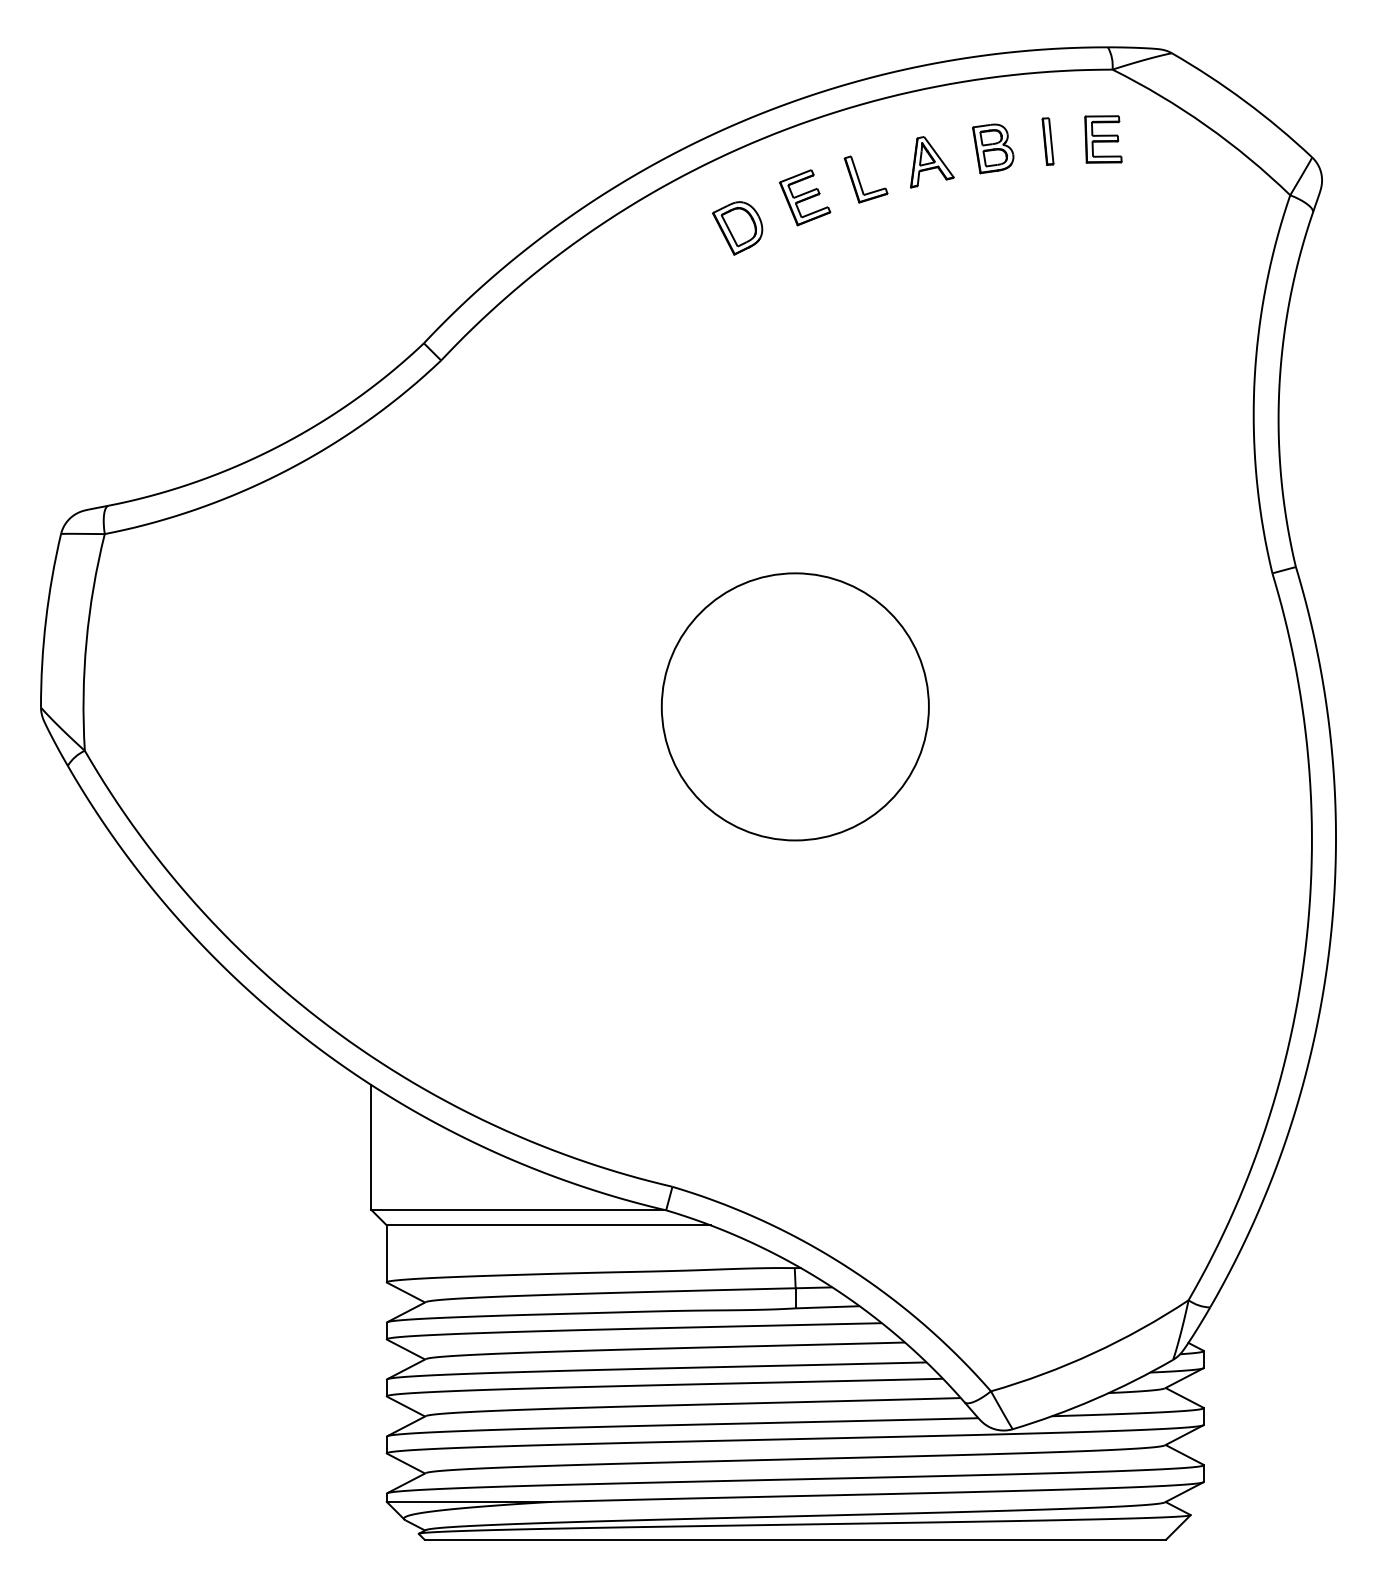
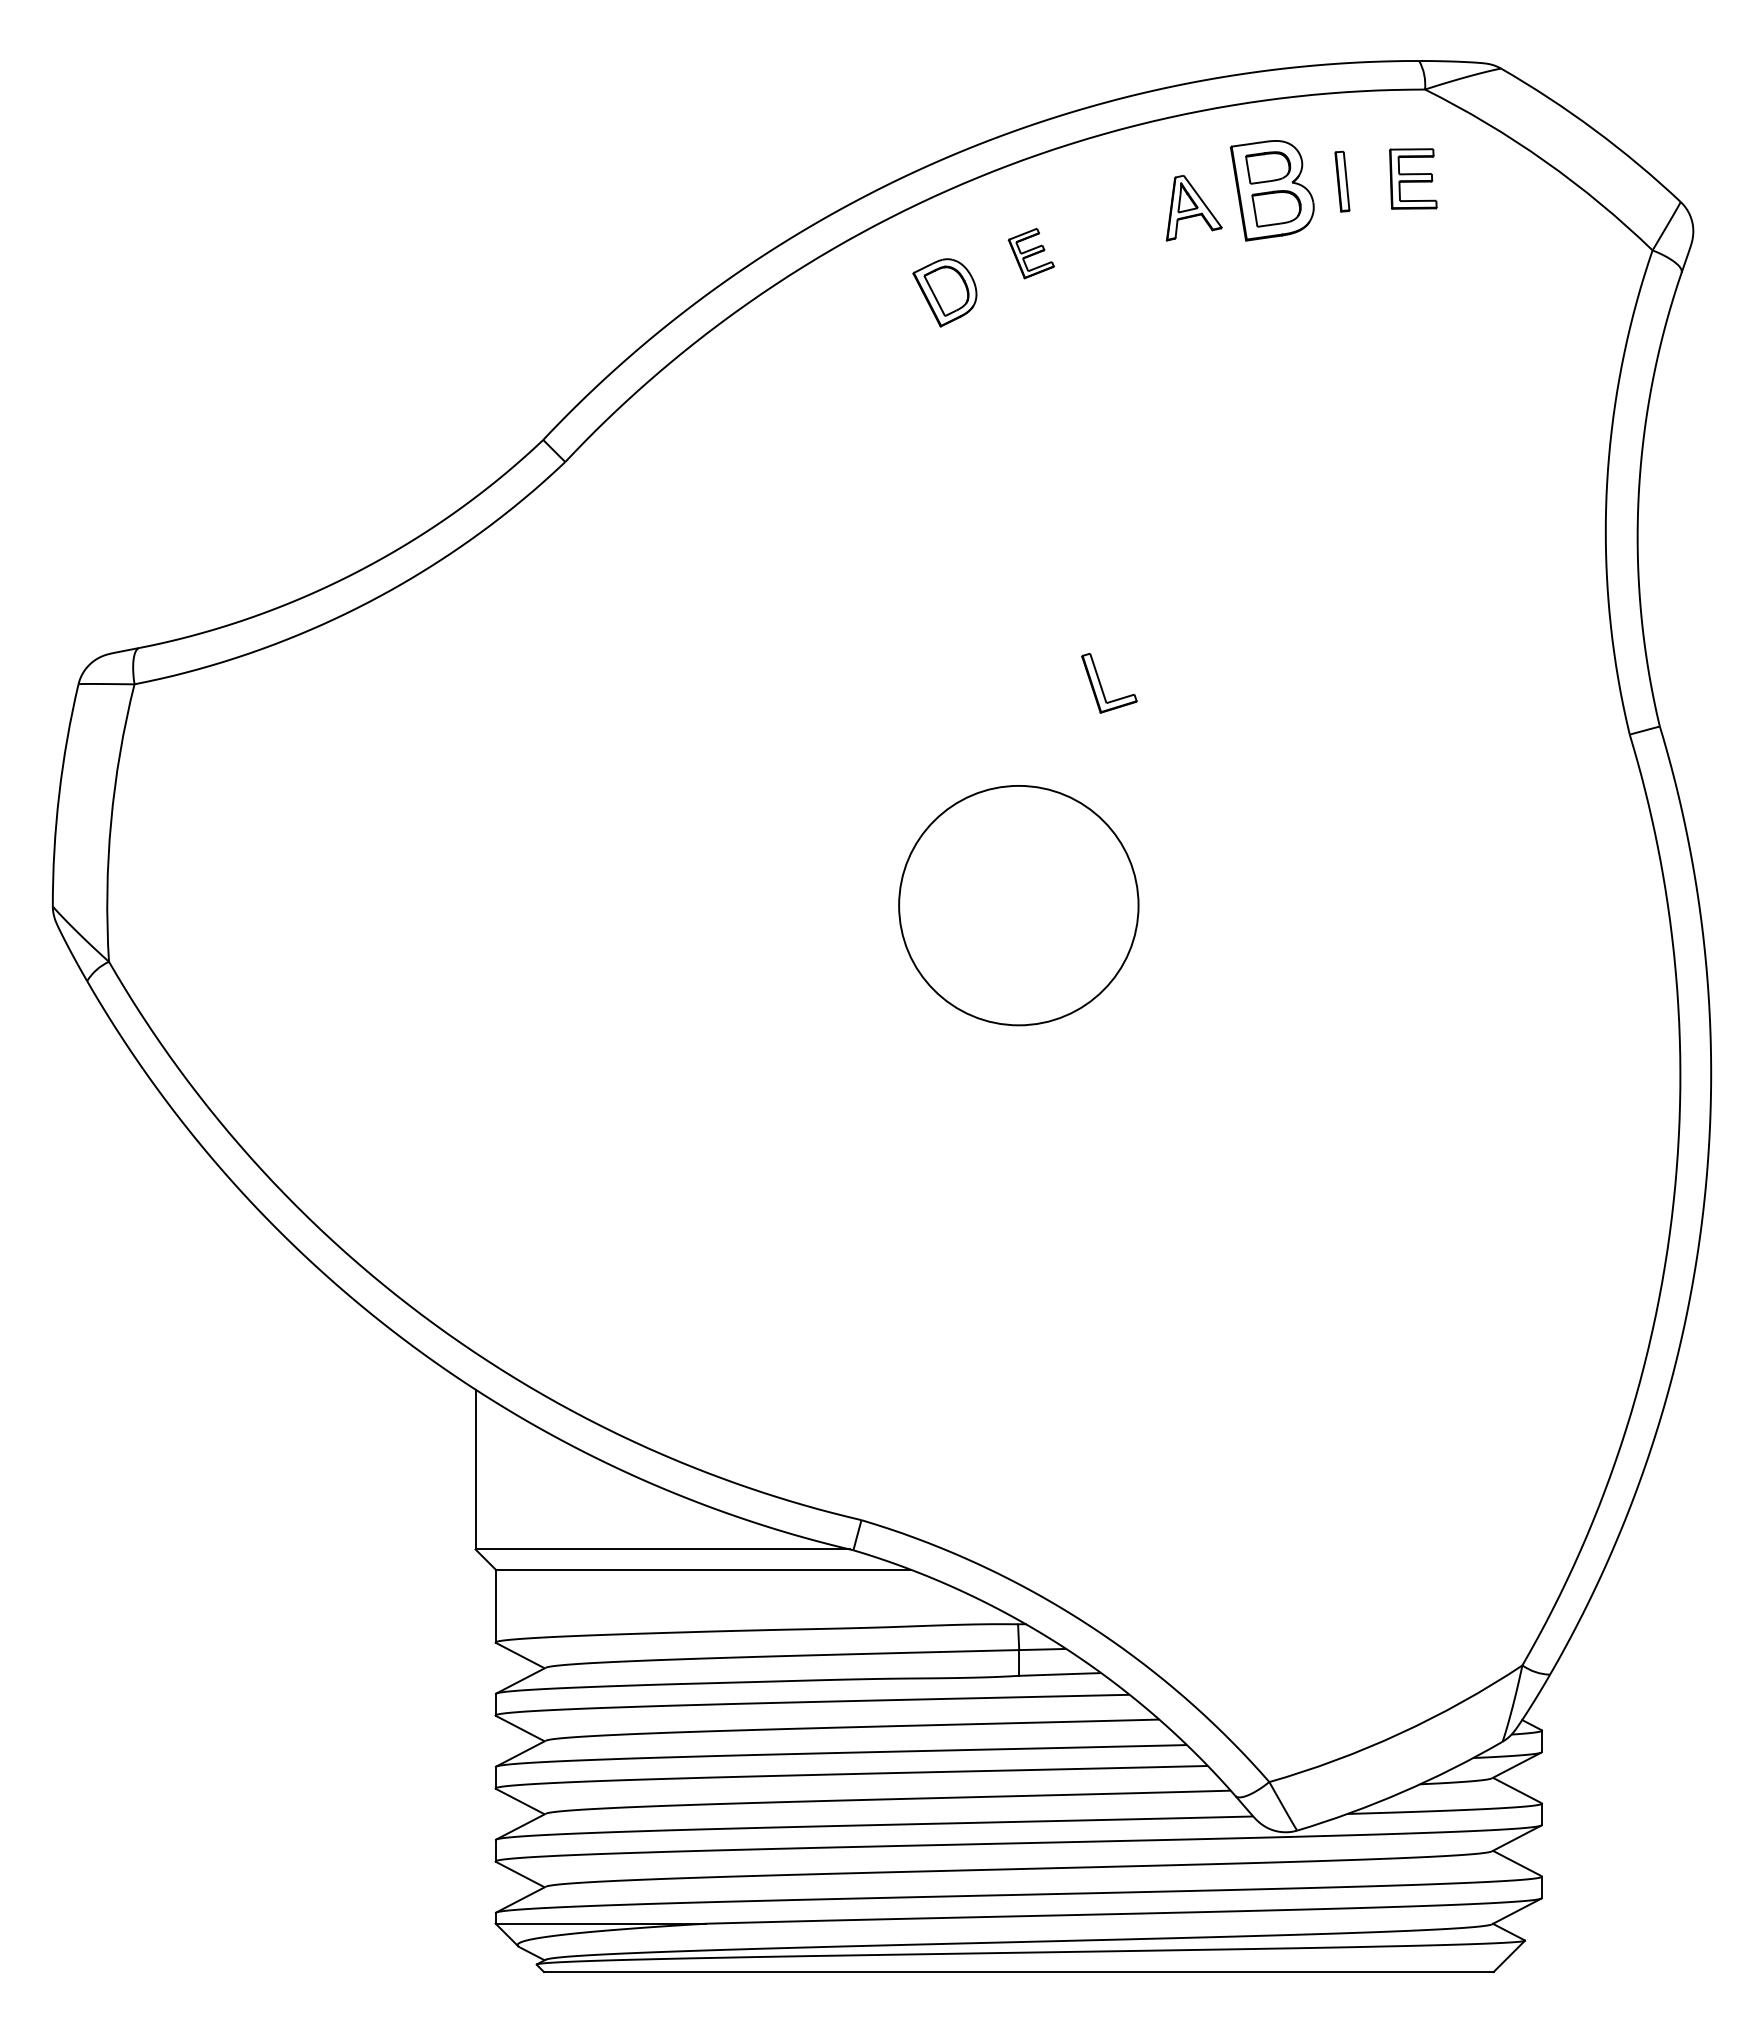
part: (992, 149) -> (1271, 191), size x1.6
part: (859, 180) -> (1101, 684), moved
part: (805, 197) -> (1031, 253), size x0.7
circle: (795, 706) -> (1018, 905), size x0.7

